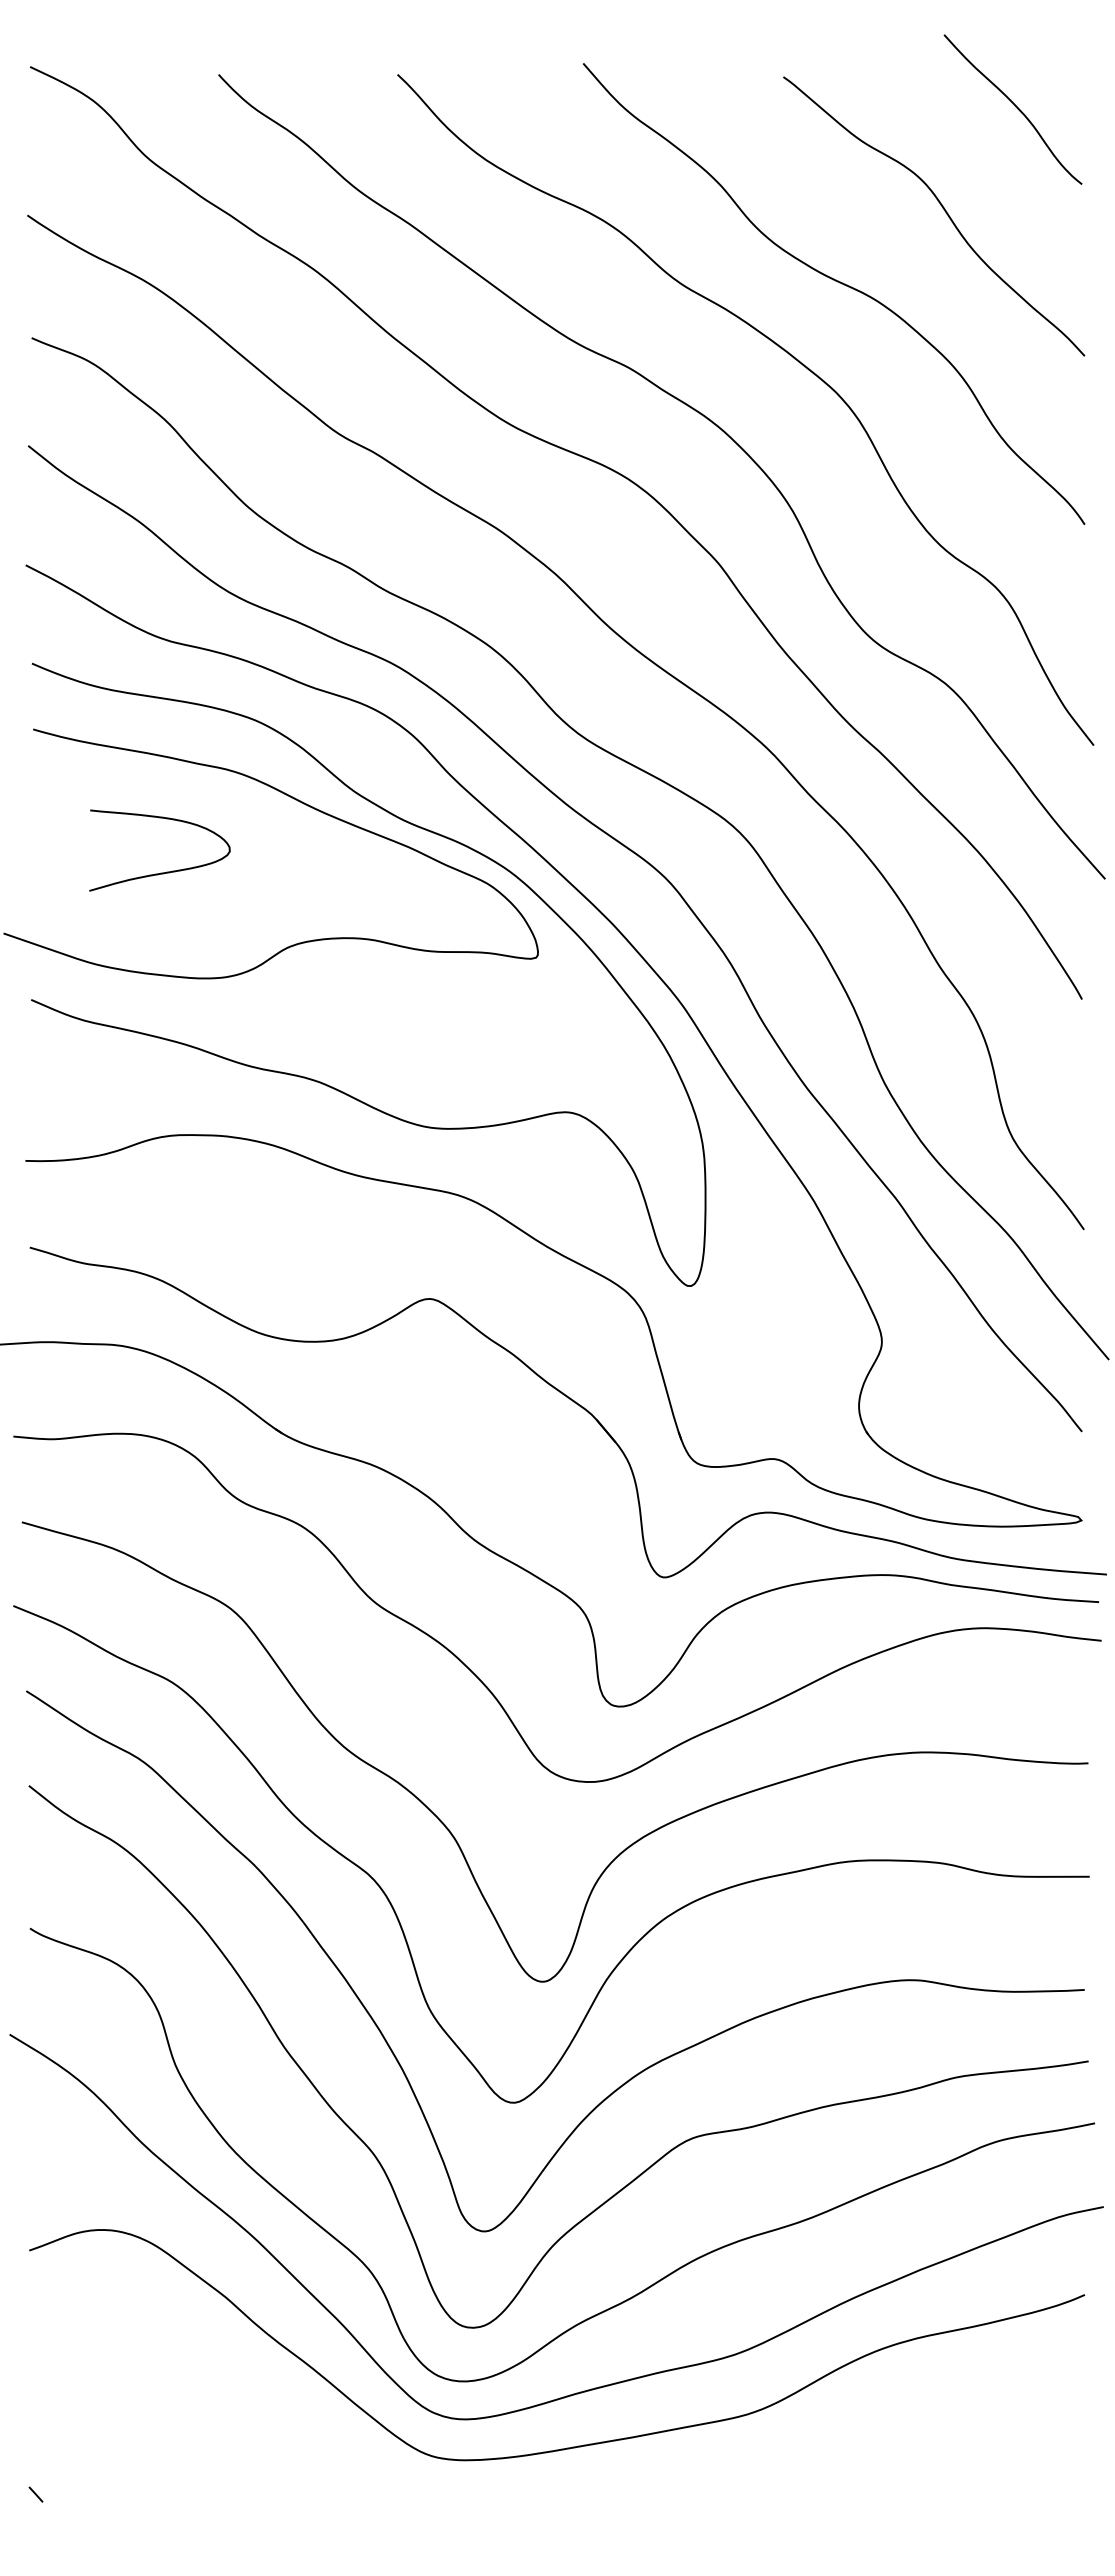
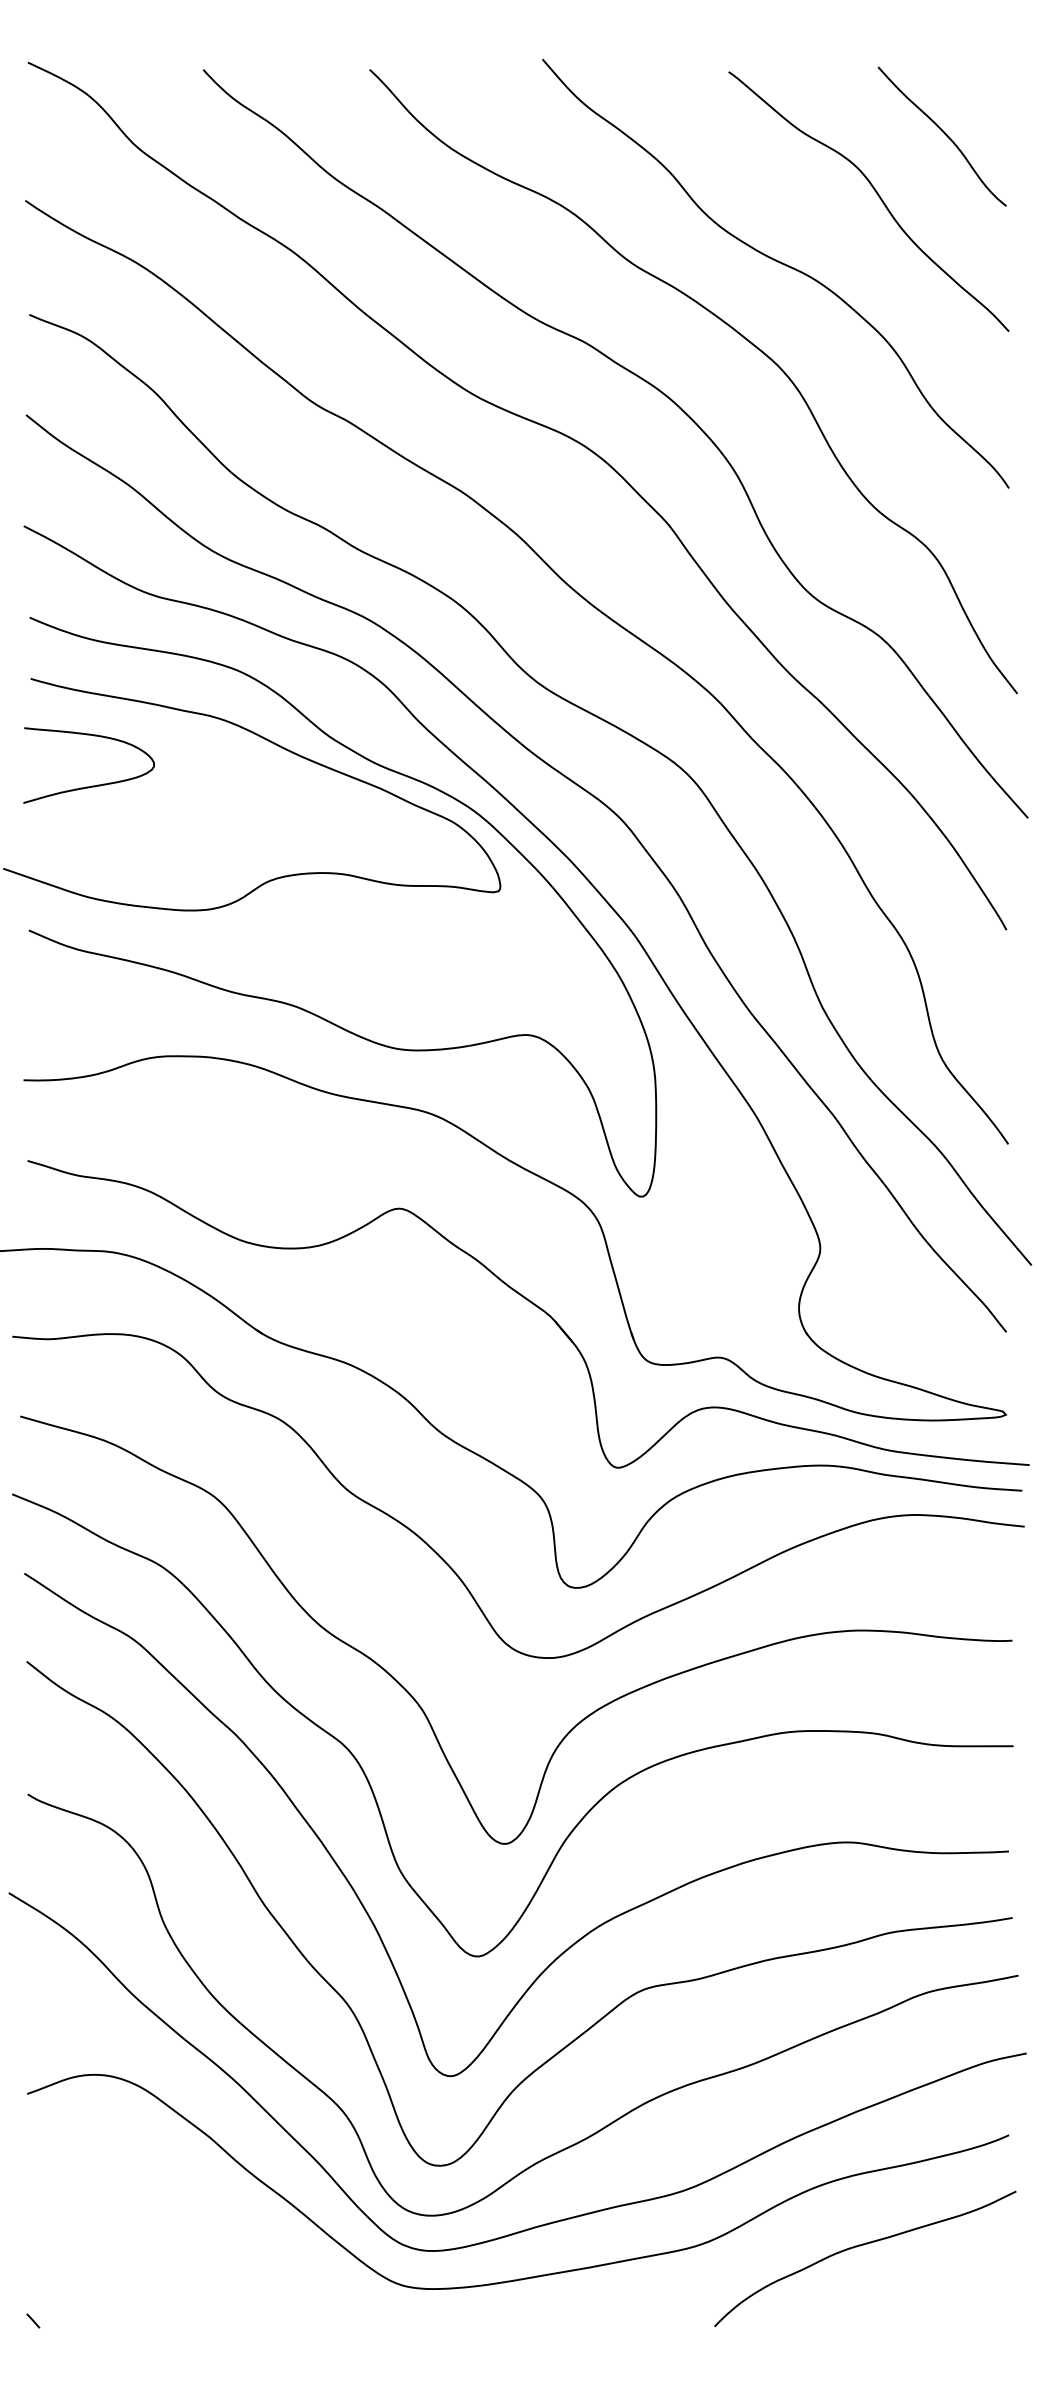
curve: (1014, 106) -> (943, 133), moved
curve: (160, 872) -> (89, 785), moved
curve: (928, 2413) -> (863, 2245), added

